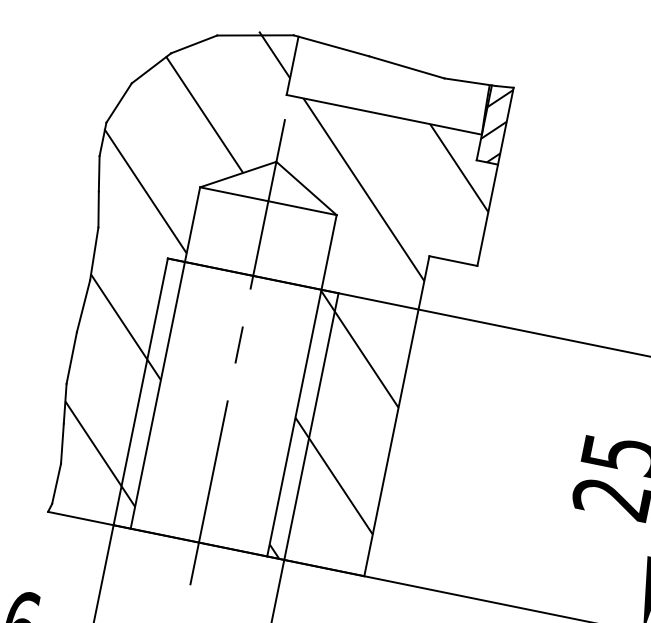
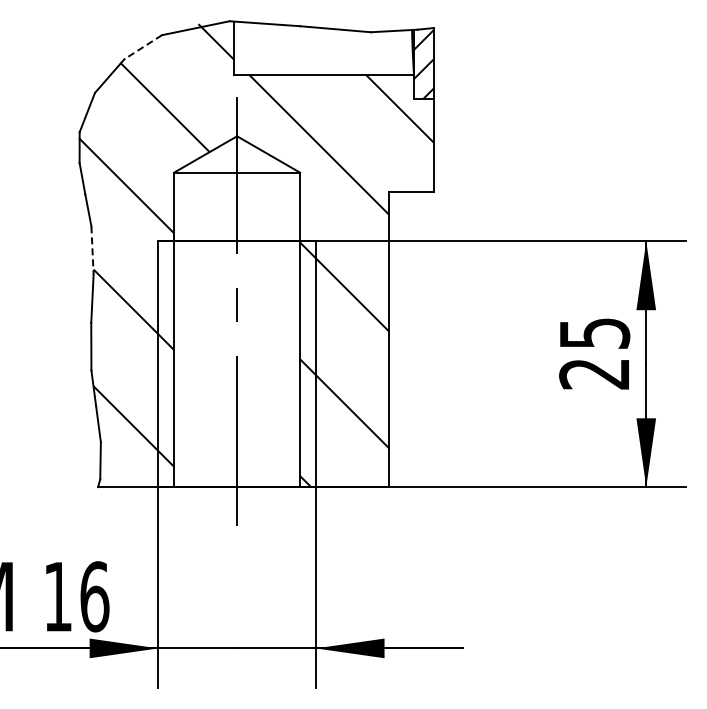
line: (193, 44) -> (142, 47), solid -> dashed
line: (94, 254) -> (92, 251), solid -> dashed

